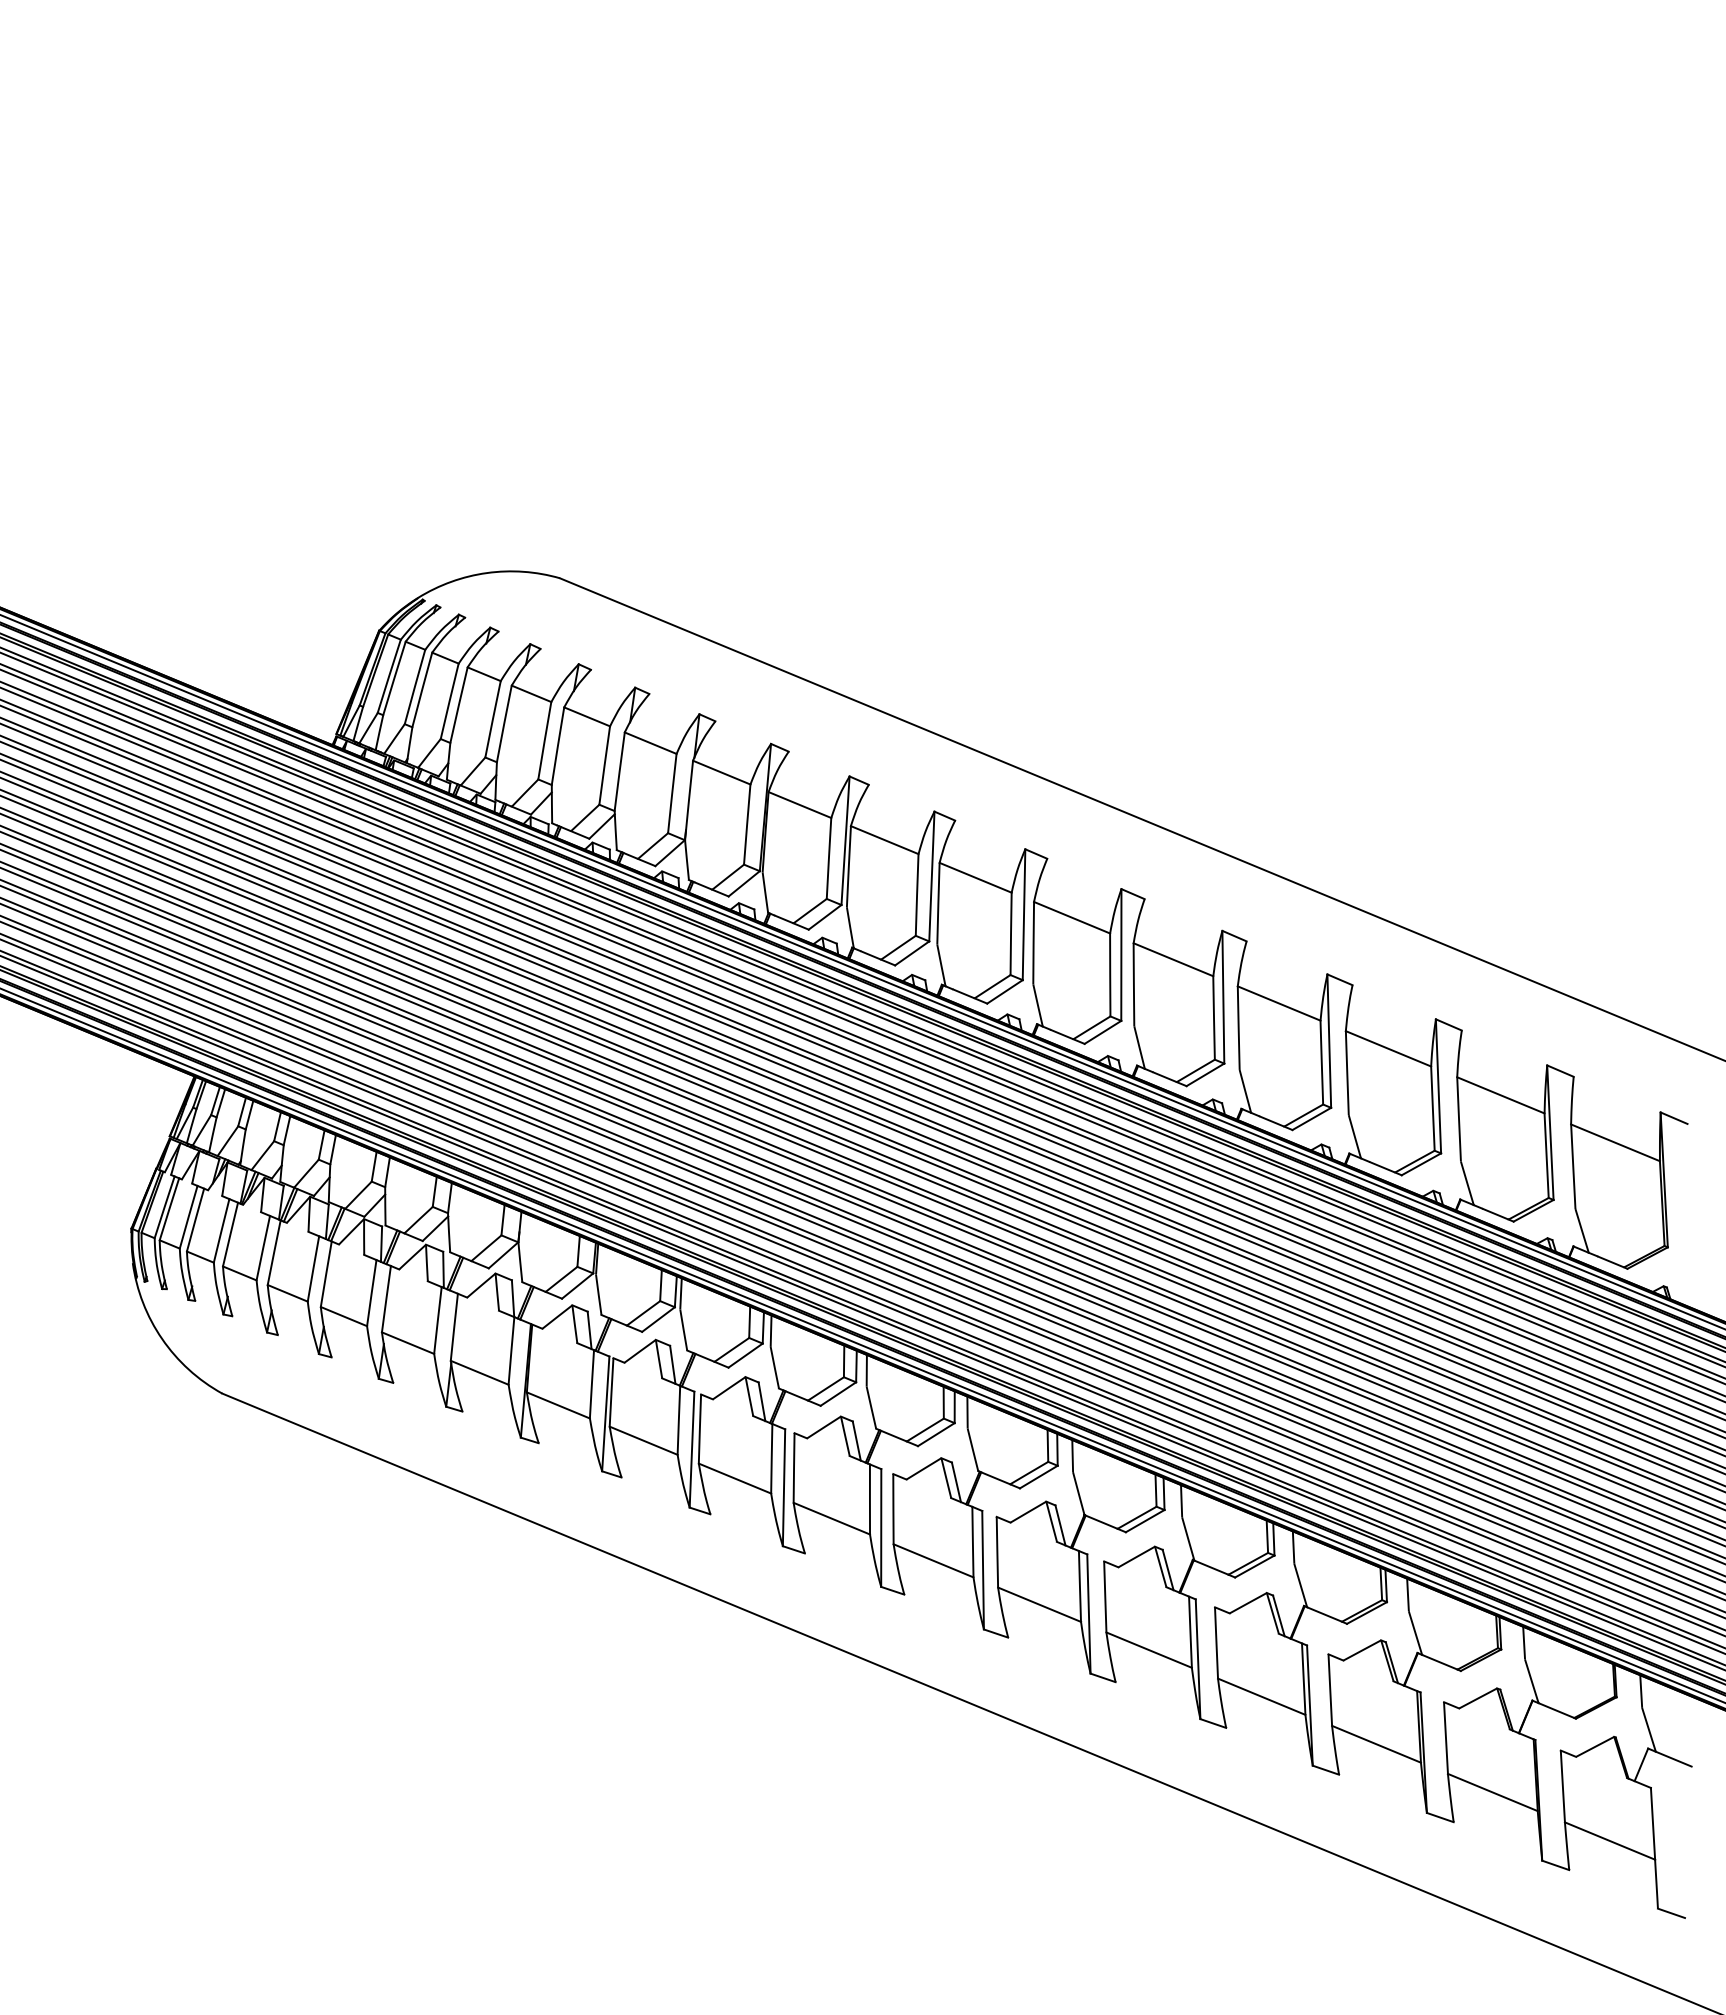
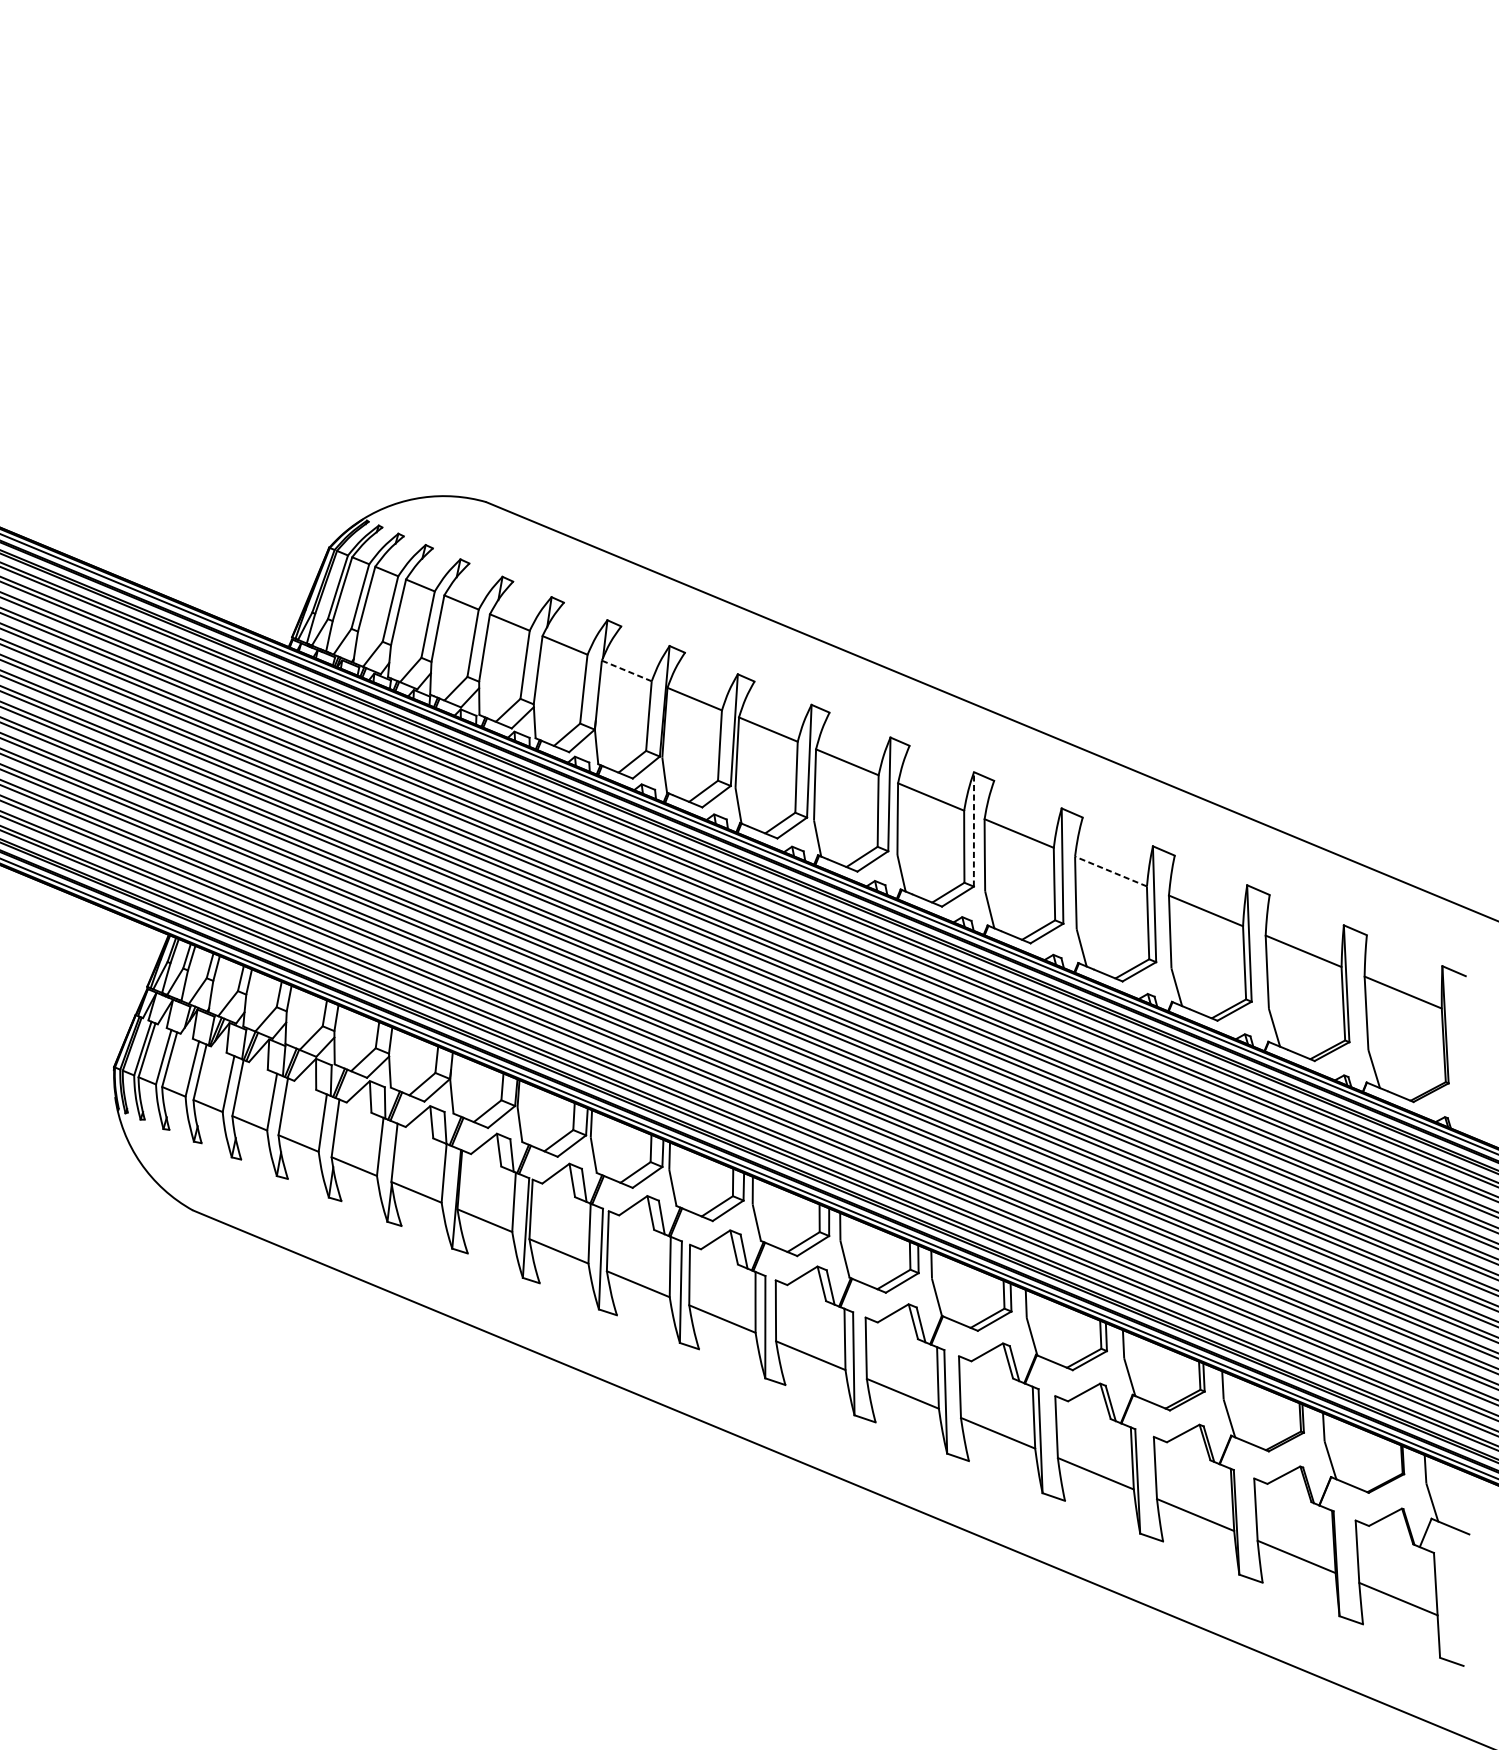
line: (721, 772) -> (626, 670), solid -> dashed
line: (1121, 955) -> (974, 829), solid -> dashed
line: (1279, 1003) -> (1111, 871), solid -> dashed

